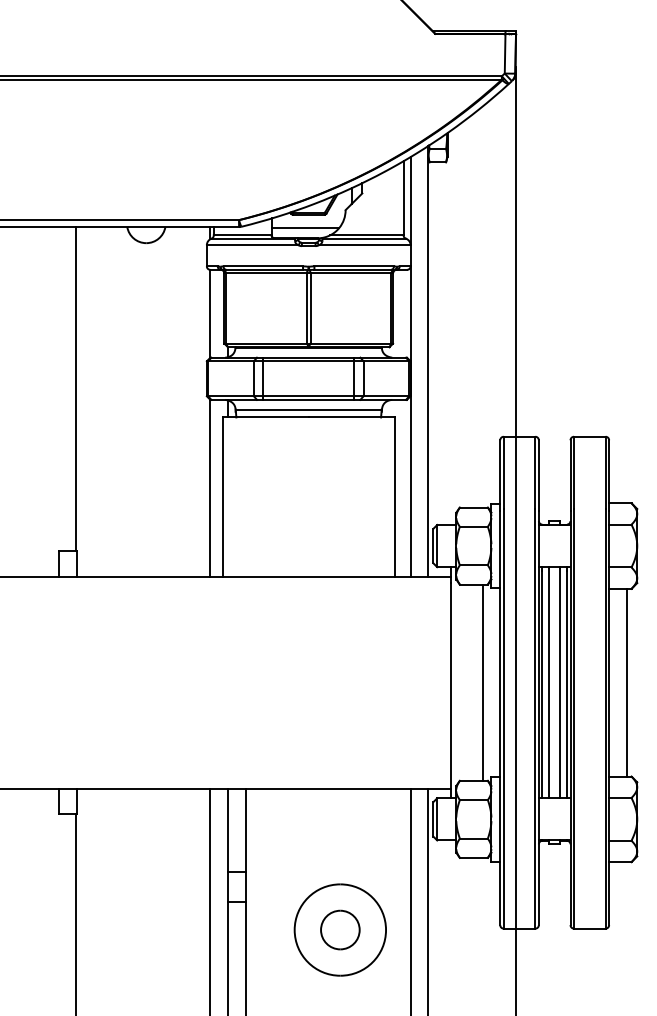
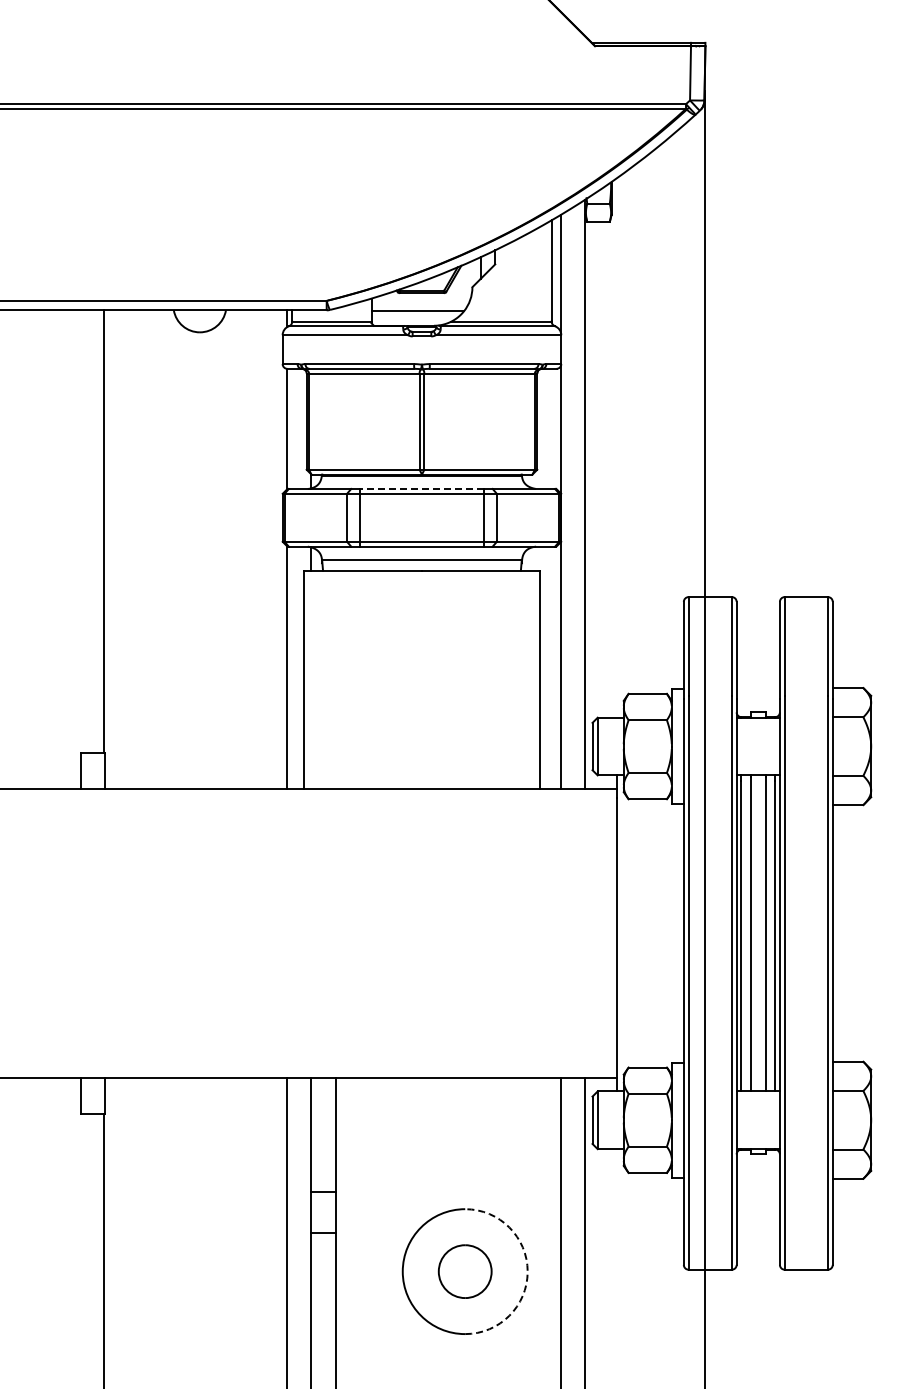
line: (308, 357) -> (421, 488), solid -> dashed
line: (482, 682) -> (659, 933), removed
line: (626, 682) -> (856, 933), removed
arc: (385, 929) -> (527, 1271), solid -> dashed

